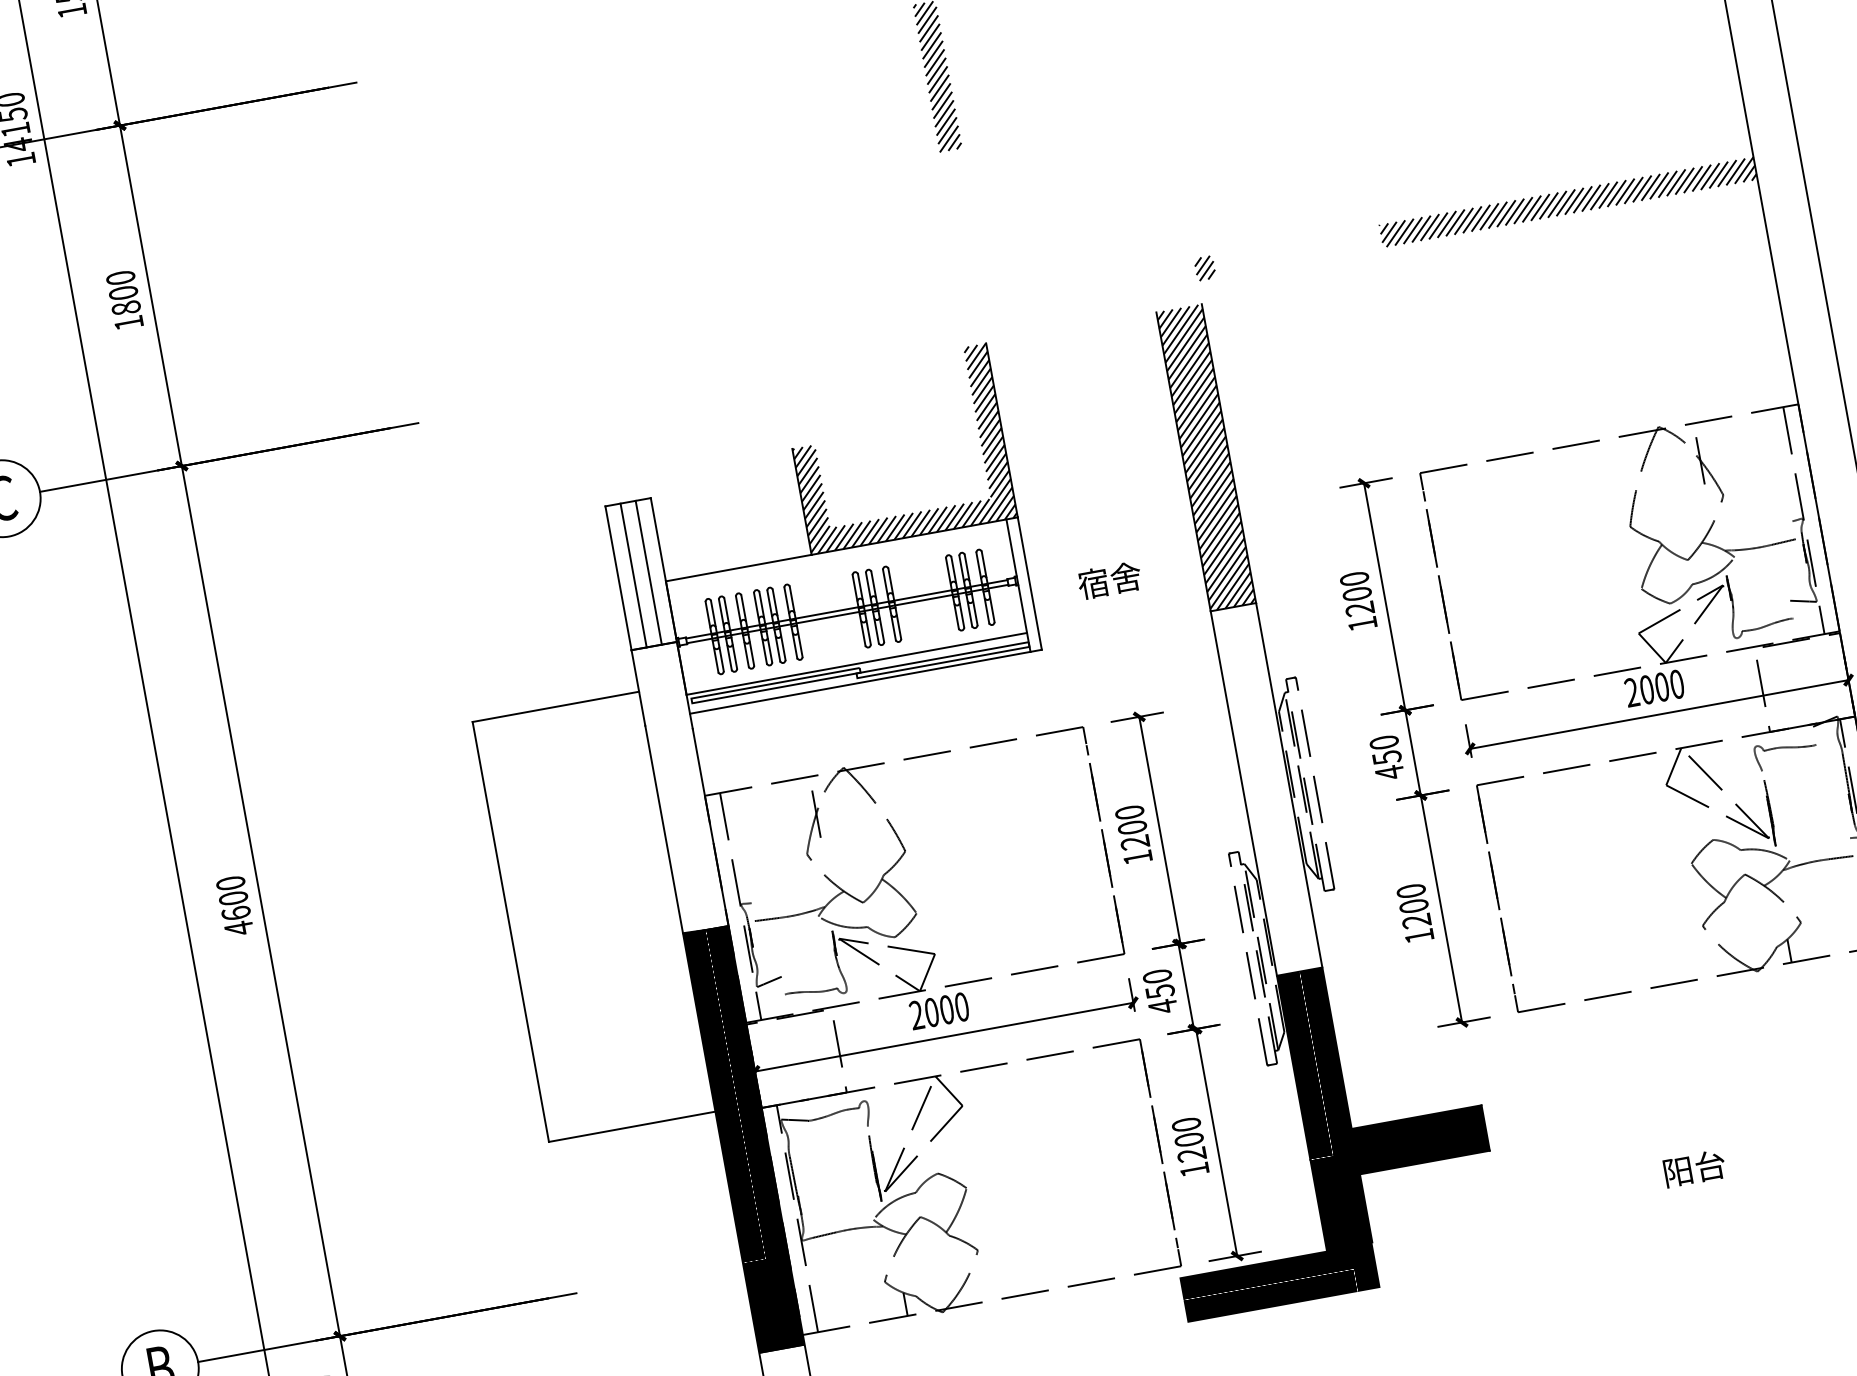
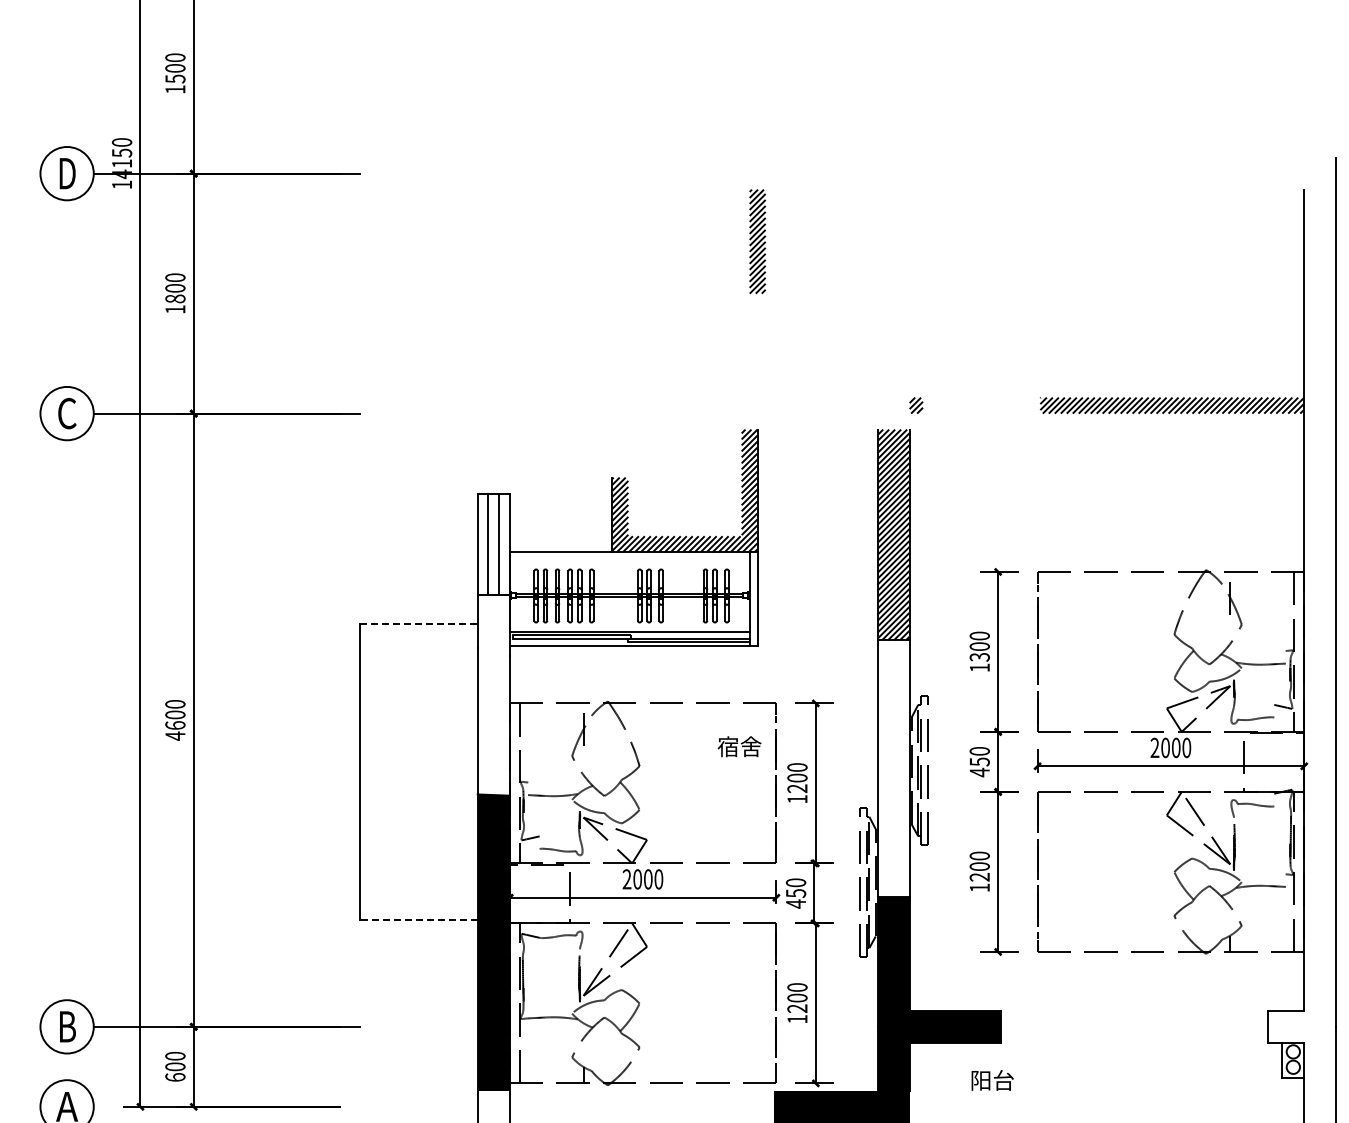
text: (1109, 580) -> (739, 746), moved
text: (1359, 608) -> (979, 656), 1200 -> 1300
line: (556, 707) -> (419, 624), solid -> dashed
line: (632, 1127) -> (419, 920), solid -> dashed
text: (1694, 1168) -> (992, 1080), moved

